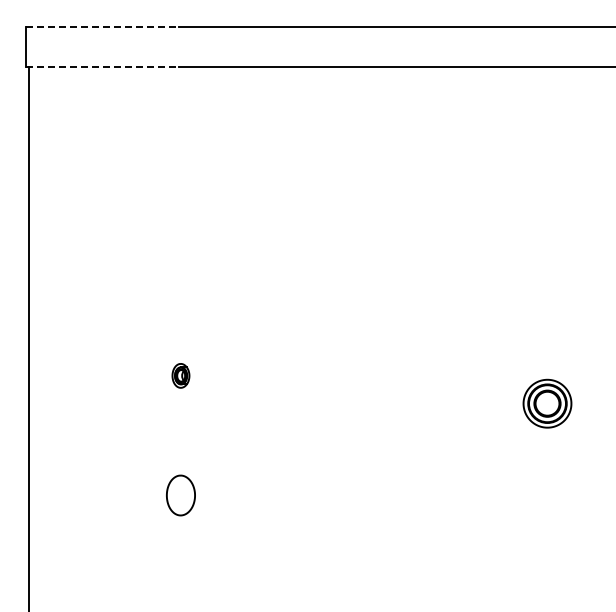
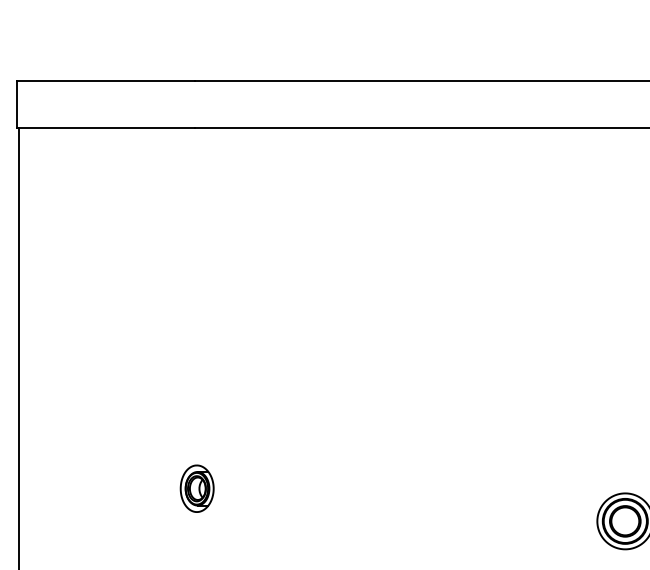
line: (103, 27) -> (106, 81), dashed -> solid
line: (103, 66) -> (106, 127), dashed -> solid
part: (180, 375) -> (196, 488), size x1.67

